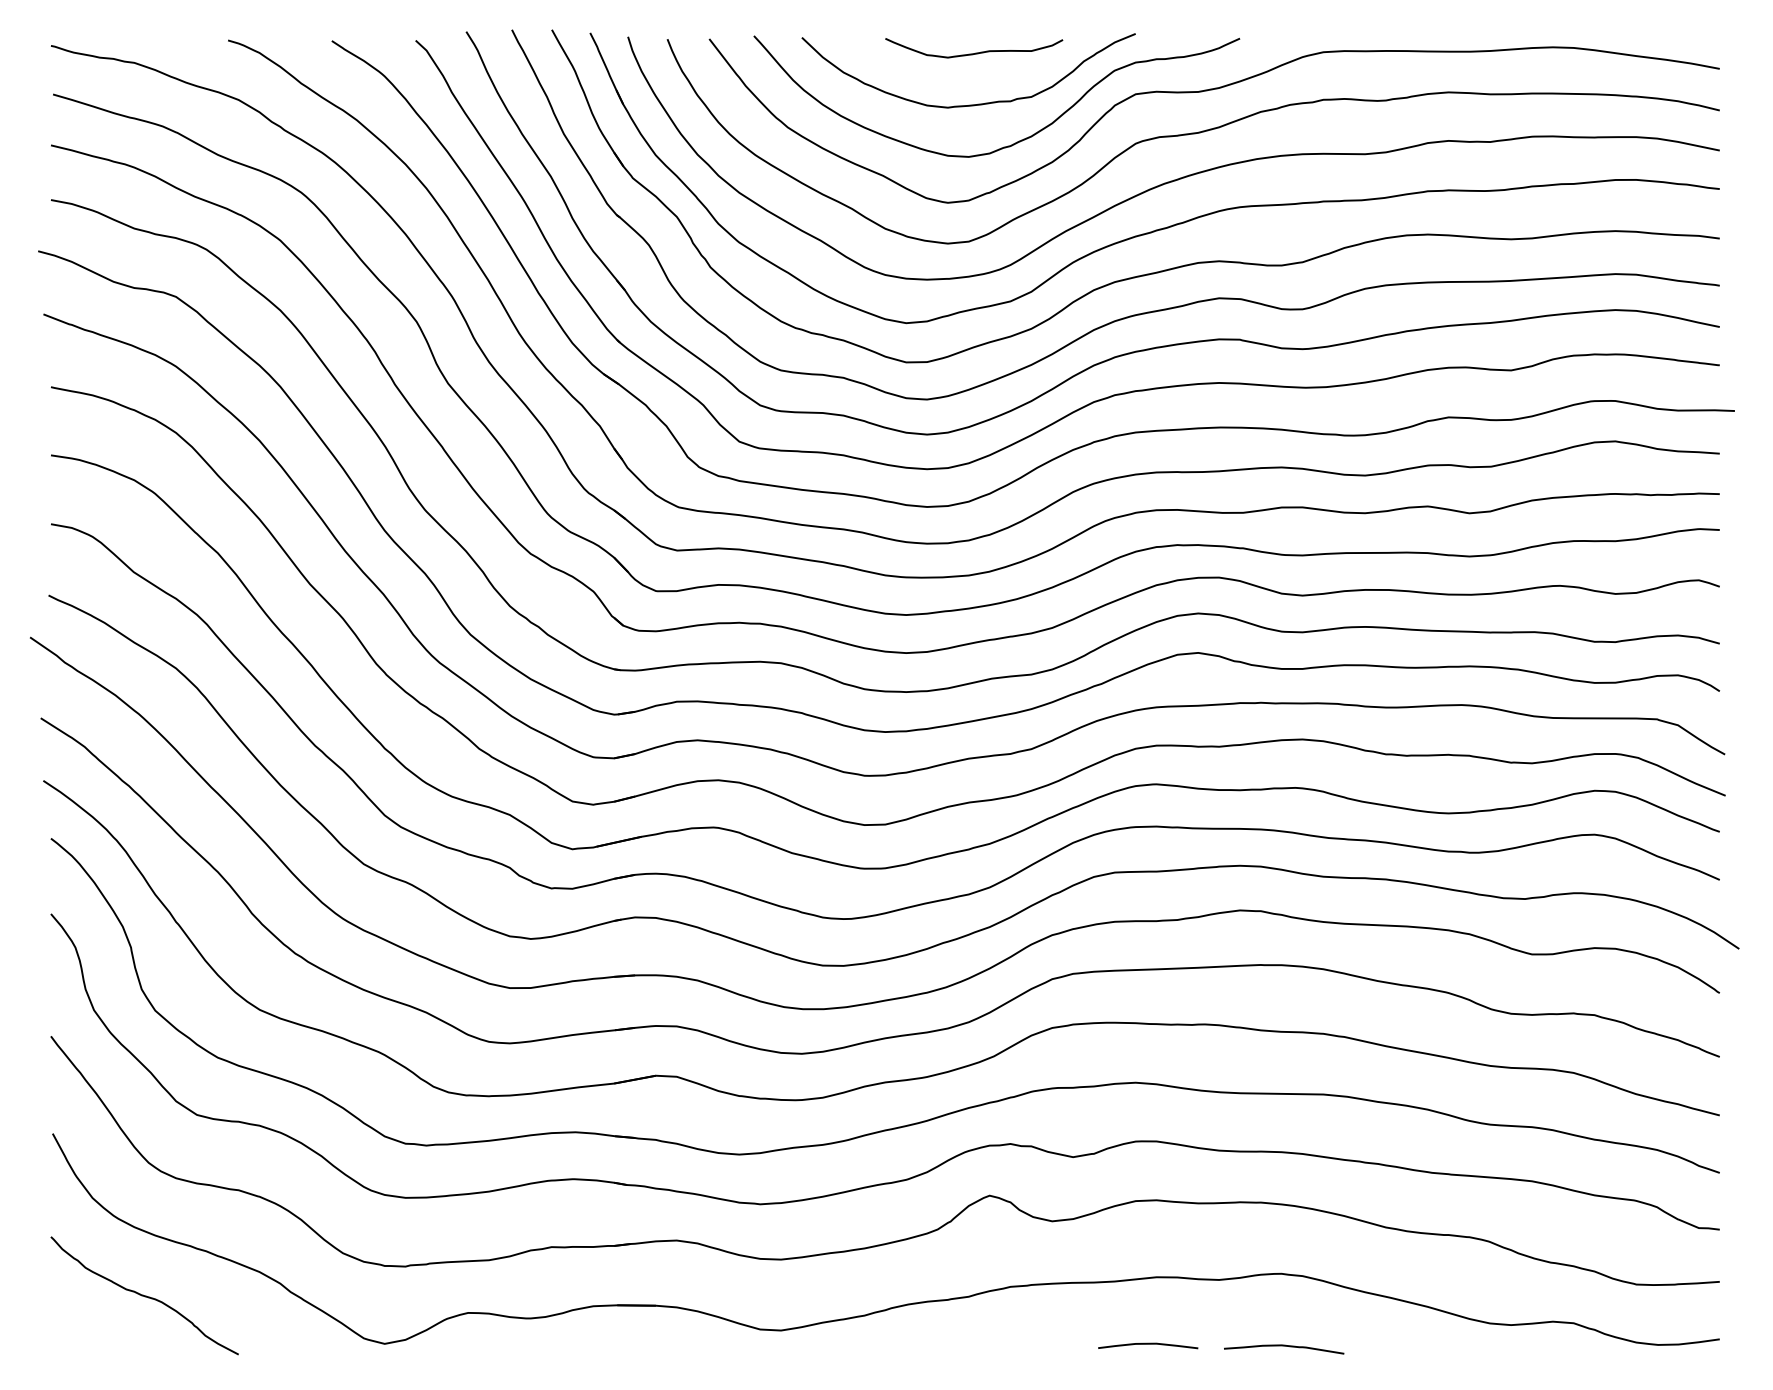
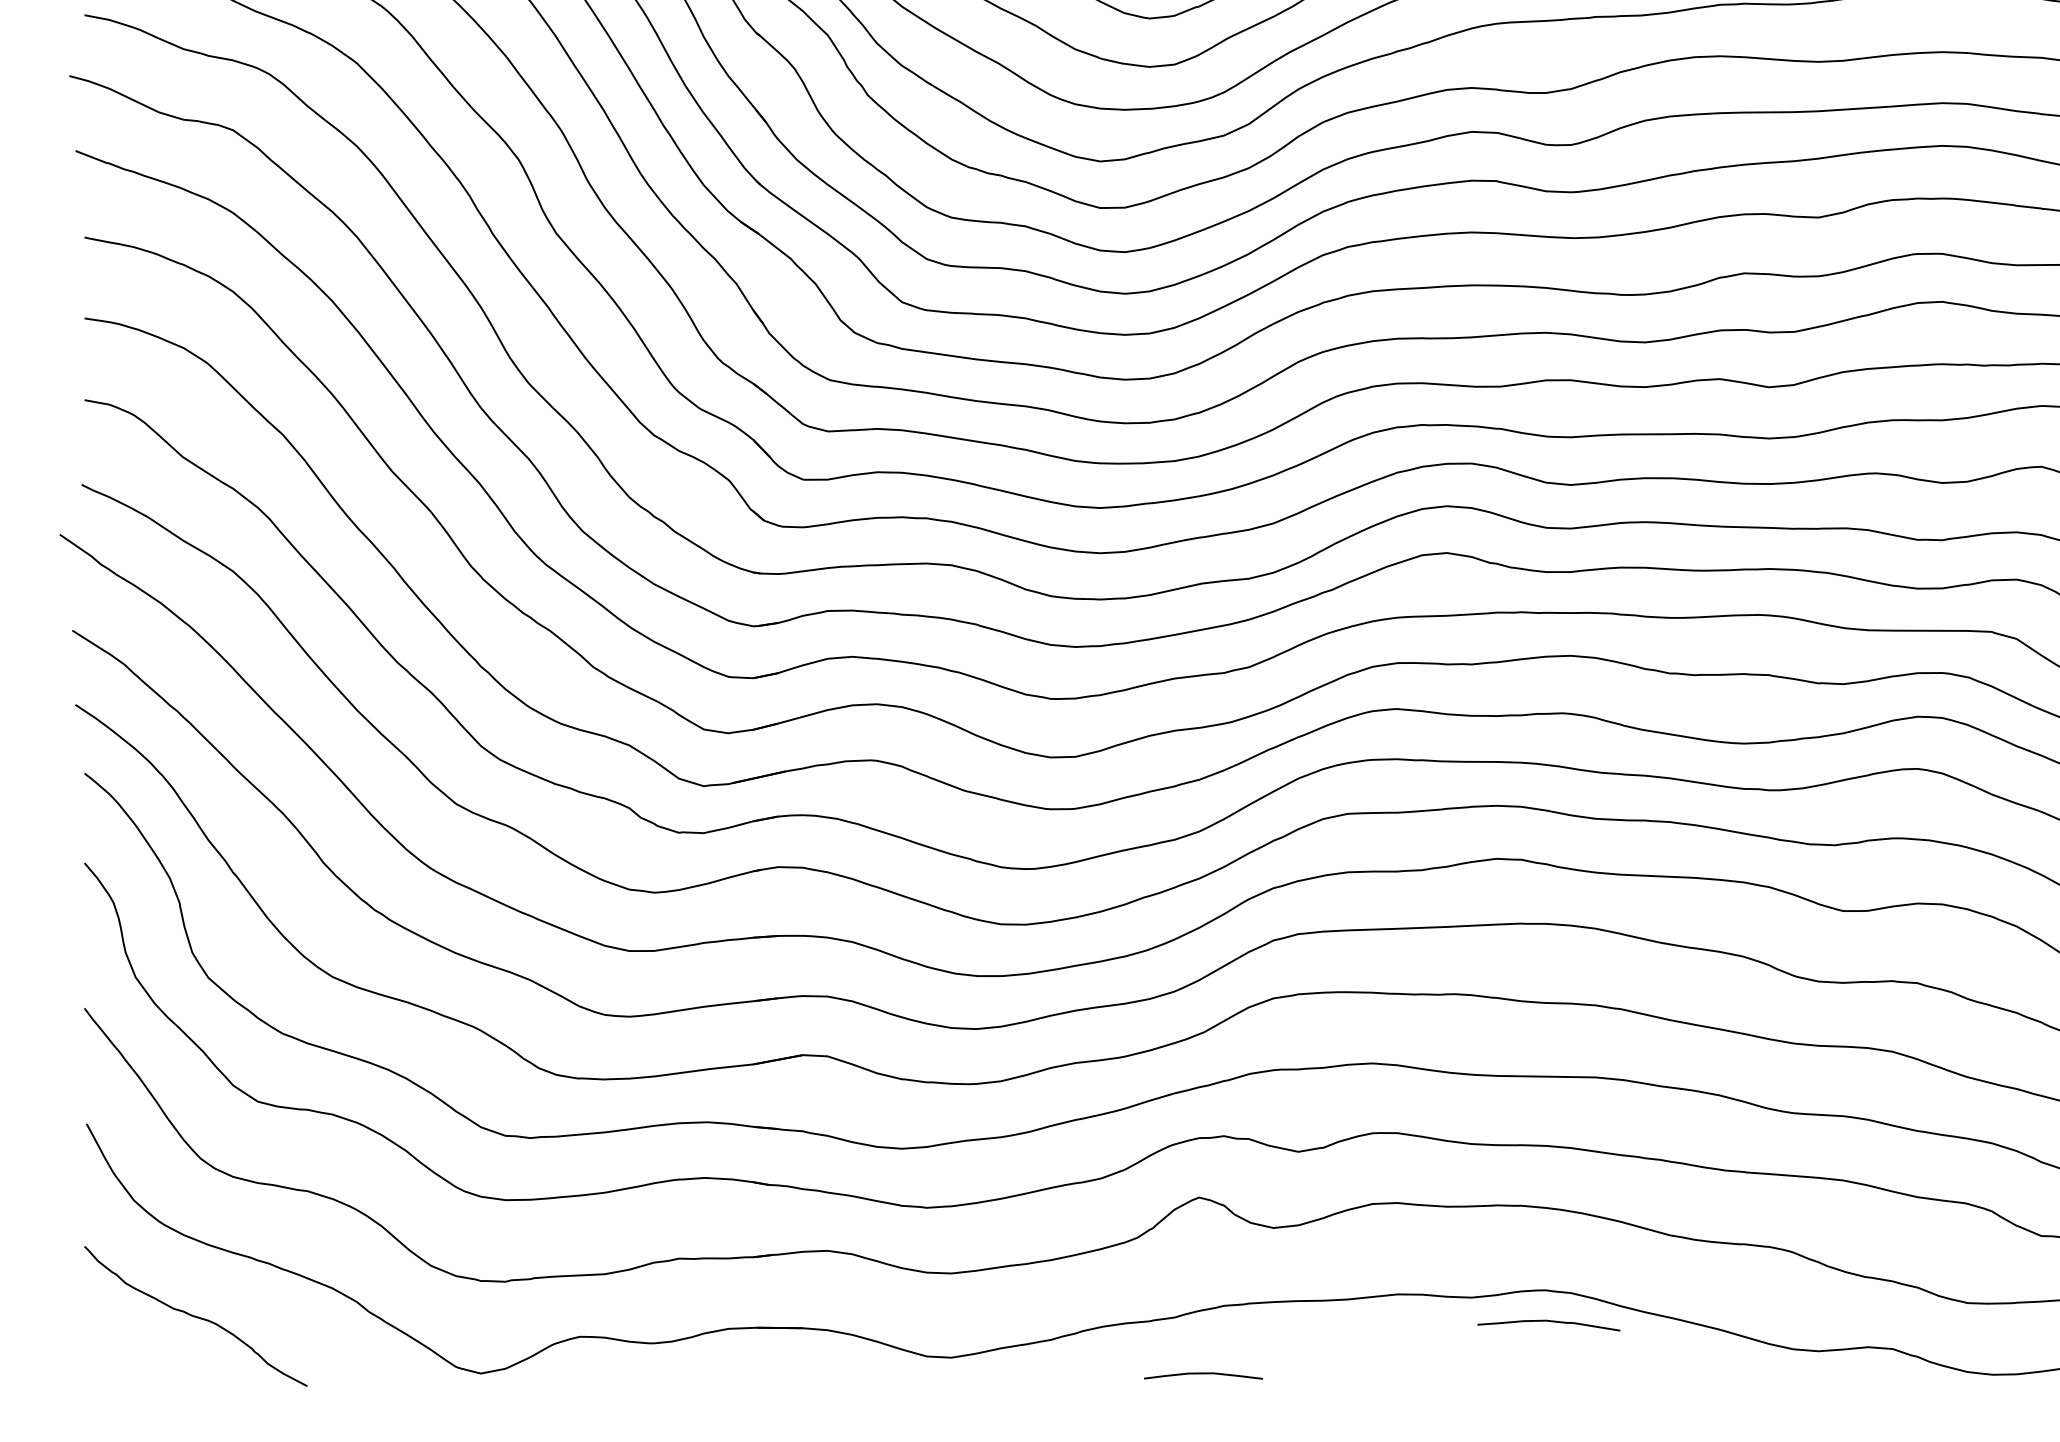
curve: (1148, 1344) -> (1203, 1374), moved
curve: (1284, 1346) -> (1549, 1322), moved

